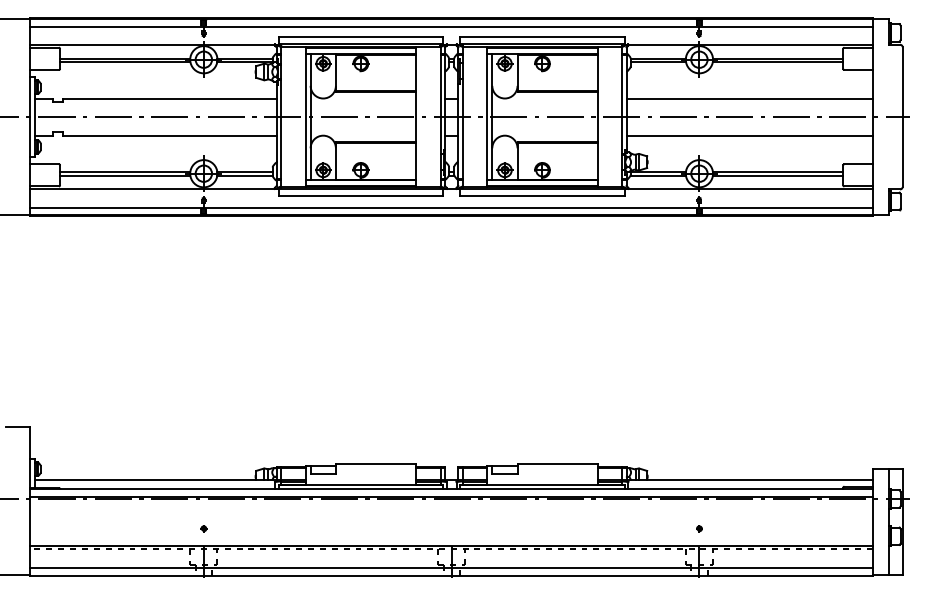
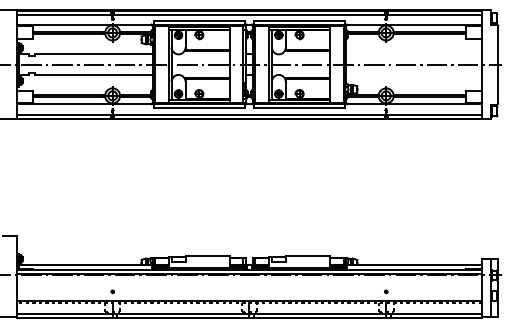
line: (748, 98) -> (413, 54), removed
line: (748, 134) -> (413, 74), removed

